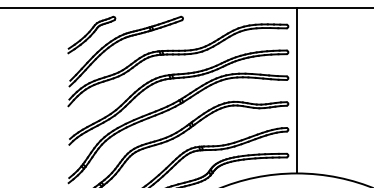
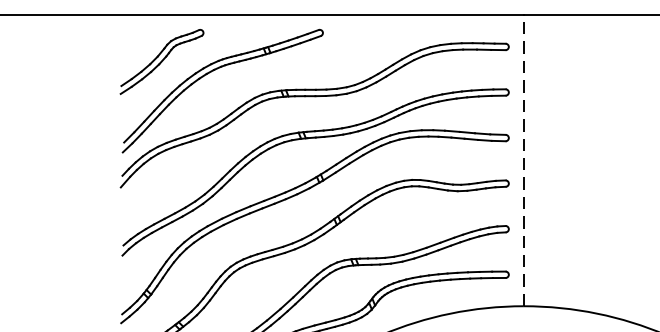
line: (296, 90) -> (523, 159), solid -> dashed

